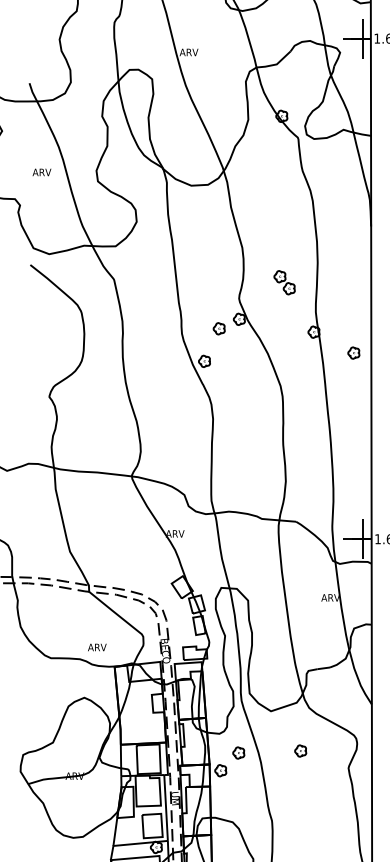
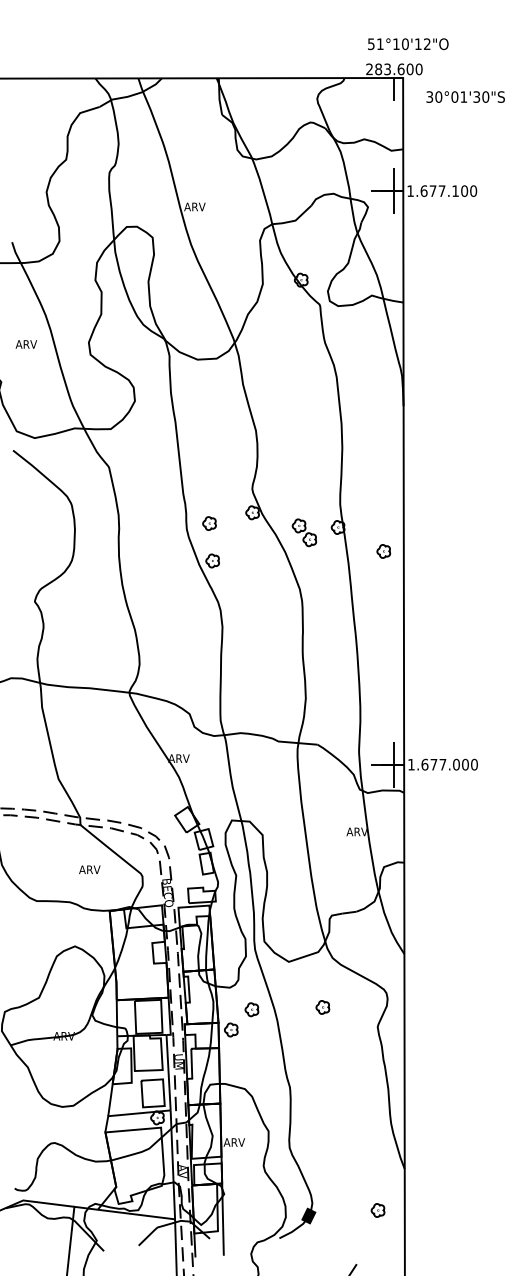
part: (284, 282) -> (304, 532), moved
part: (219, 328) -> (209, 523), moved
text: (97, 647) -> (89, 869), moved

